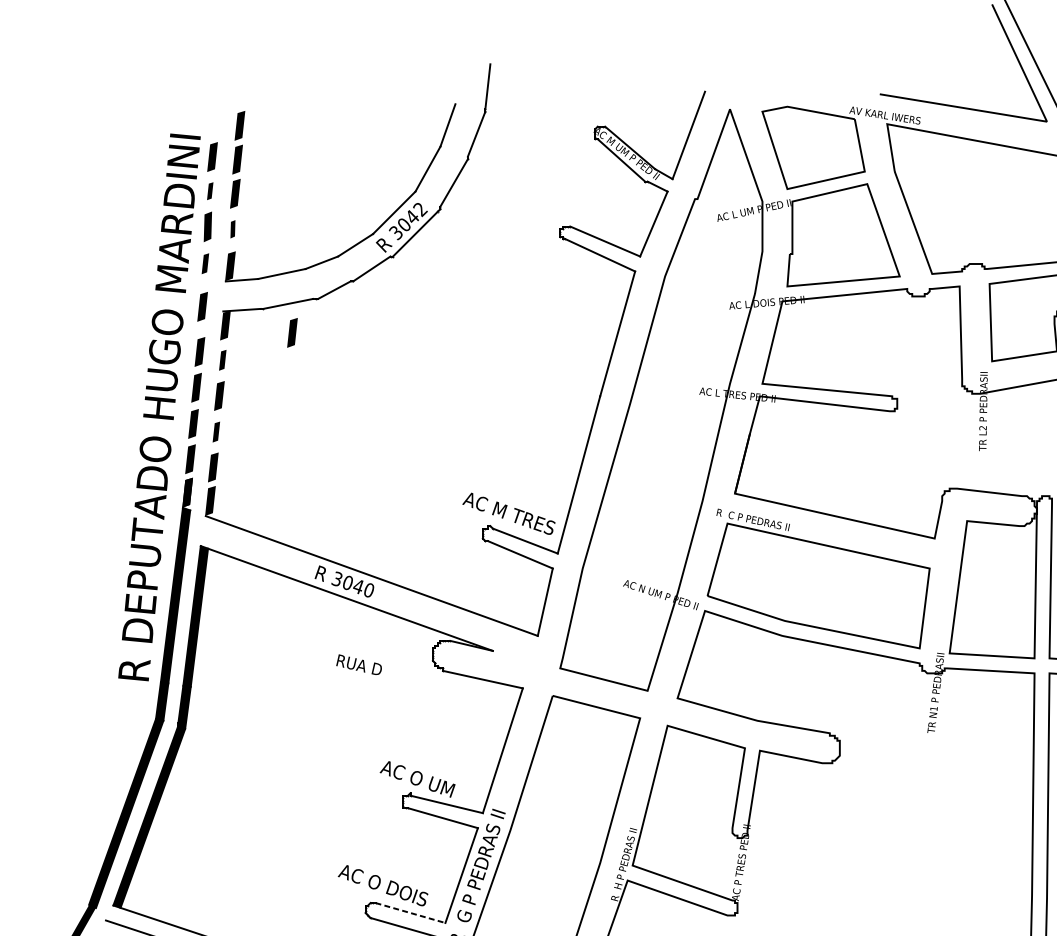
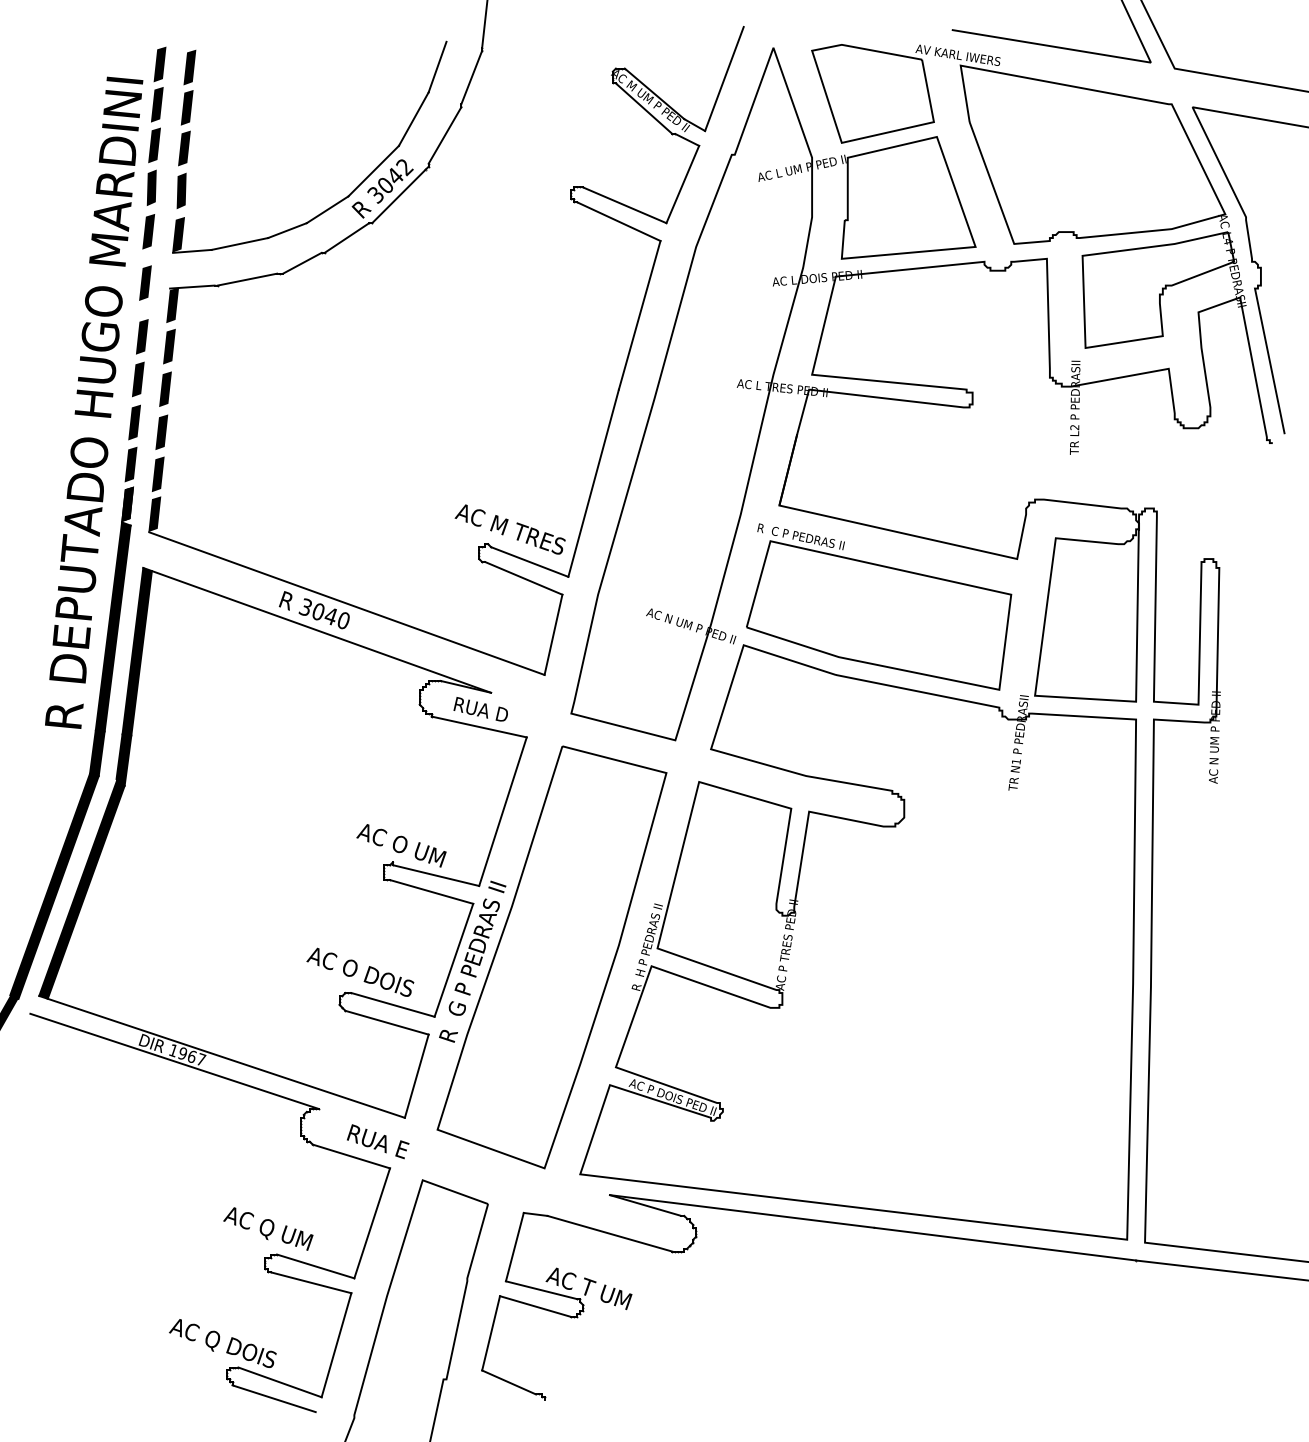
fill: (214, 123) -> (159, 64), added
part: (210, 191) -> (154, 145), size x1.67
part: (232, 229) -> (181, 190), size x1.67
part: (205, 263) -> (148, 231), size x1.43
part: (292, 332) -> (252, 313), removed
part: (222, 360) -> (169, 346), size x1.43
part: (216, 431) -> (161, 431), size x1.43
text: (358, 664) -> (480, 709), moved
line: (410, 913) -> (393, 1005), dashed -> solid

